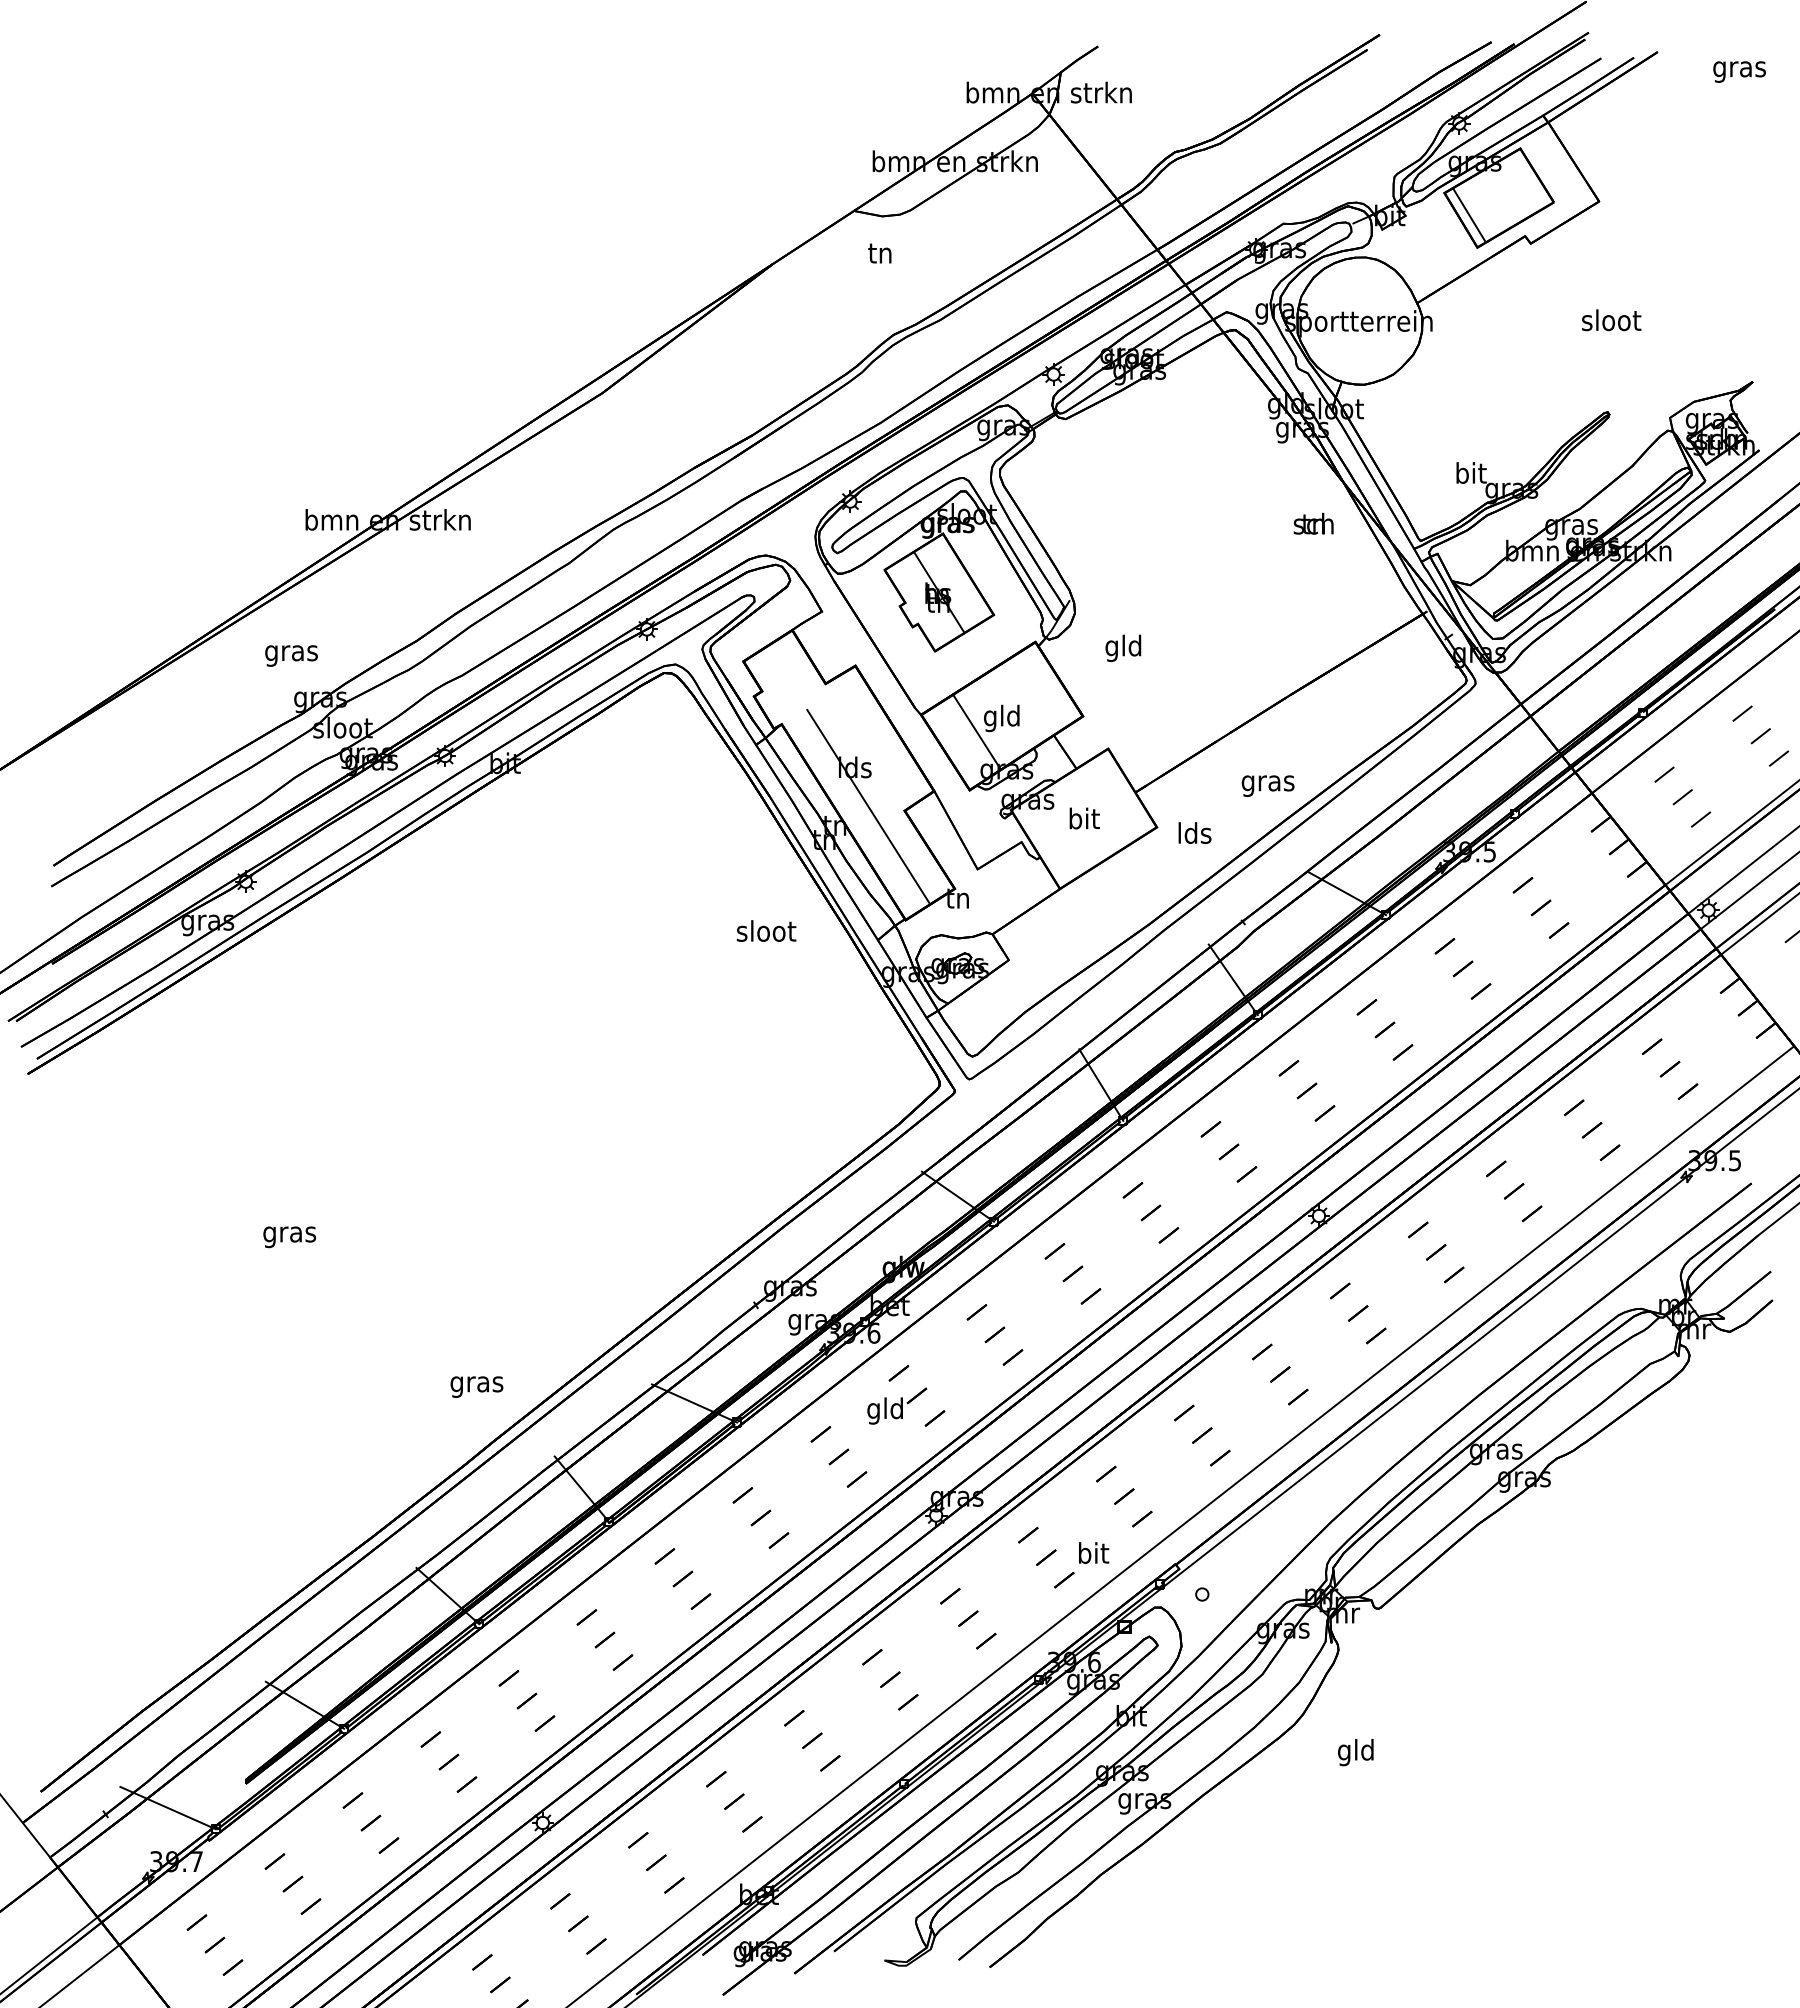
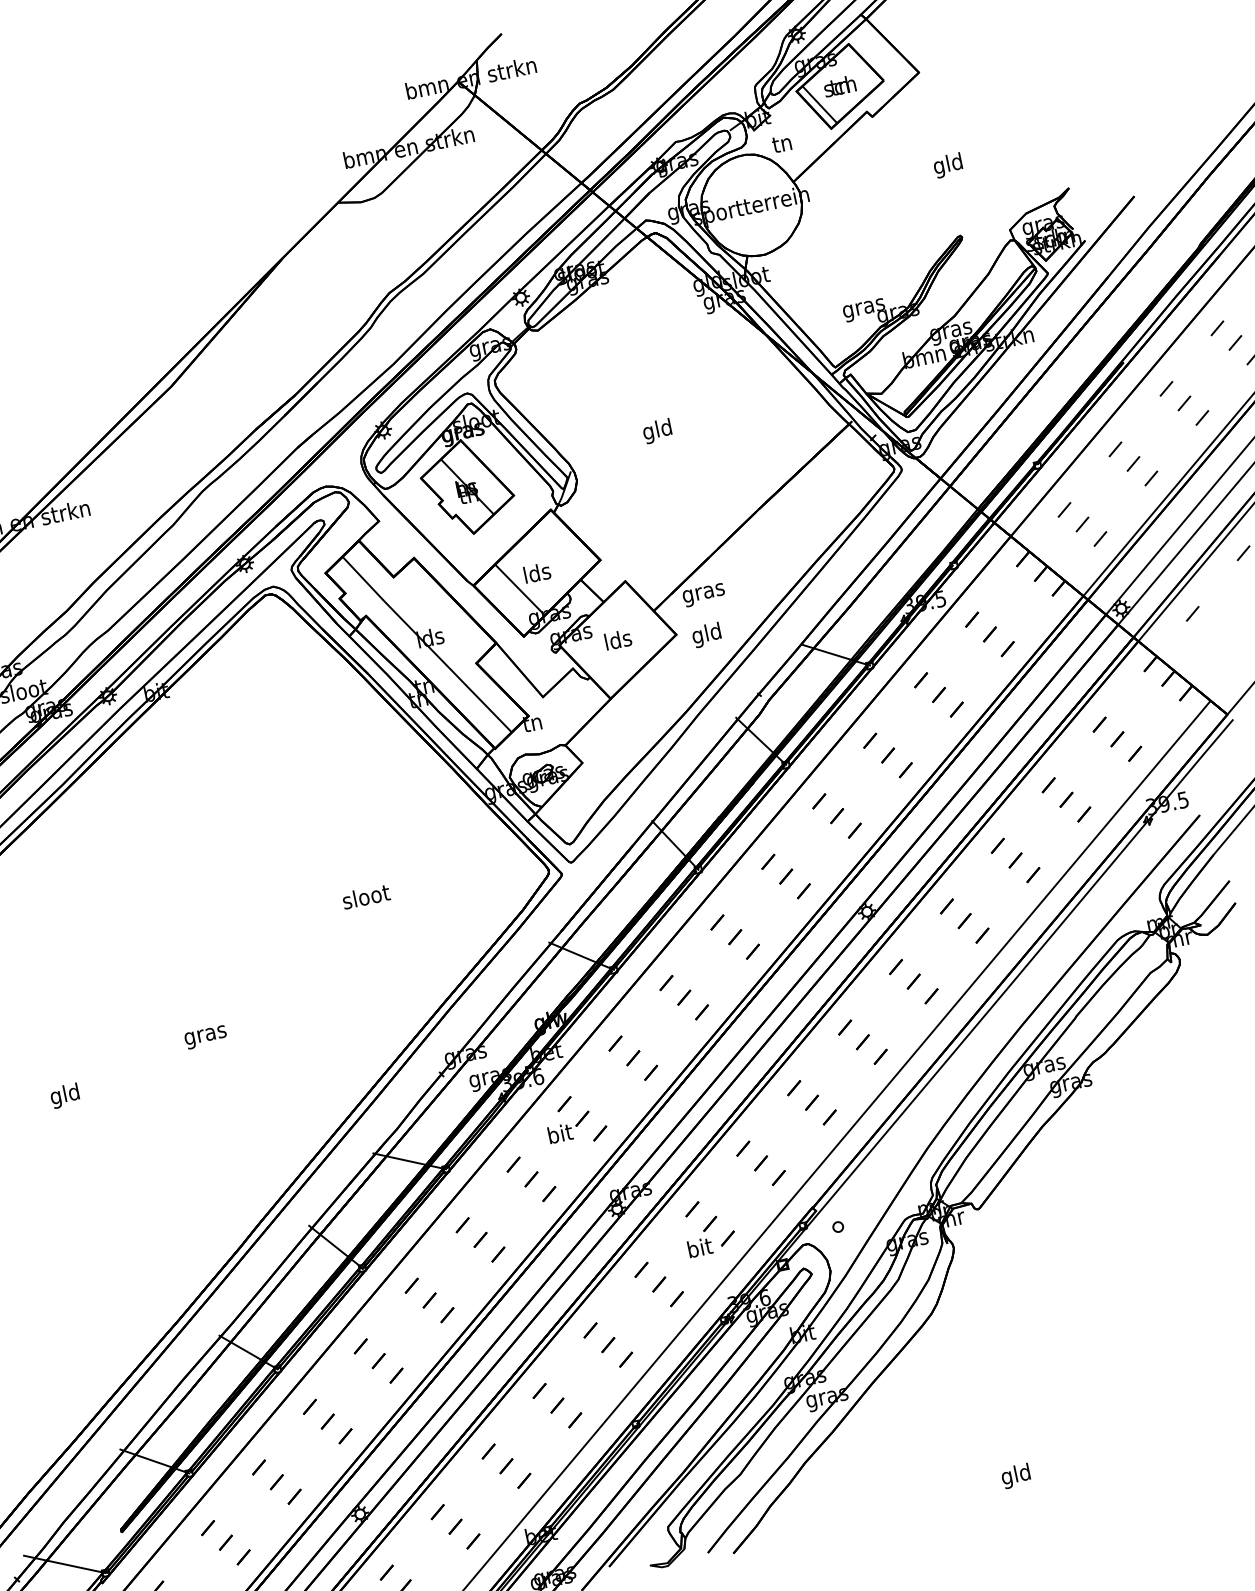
text: (879, 253) -> (781, 143), moved
text: (1611, 322) -> (948, 165), sloot -> gld
text: (1470, 475) -> (863, 307), bit -> gras
text: (1313, 523) -> (839, 86), moved
text: (1123, 647) -> (657, 430), moved
line: (787, 677) -> (362, 578), added
text: (1001, 718) -> (536, 575), gld -> lds
text: (1267, 785) -> (703, 594), moved
text: (1084, 818) -> (618, 639), bit -> lds
text: (1193, 835) -> (706, 635), lds -> gld
text: (766, 930) -> (366, 896), moved
text: (289, 1234) -> (65, 1095), gras -> gld
text: (476, 1386) -> (205, 1037), moved
text: (884, 1410) -> (559, 1135), gld -> bit
text: (1094, 1552) -> (700, 1247), moved
text: (1355, 1752) -> (1015, 1476), moved

